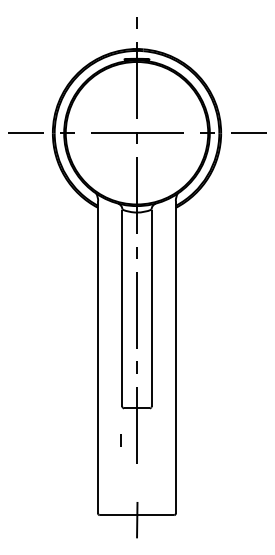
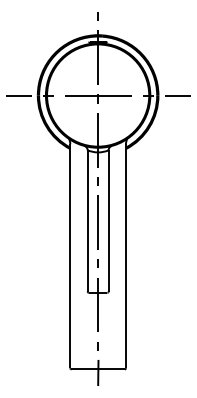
line: (120, 440) -> (97, 345), moved

